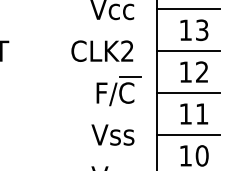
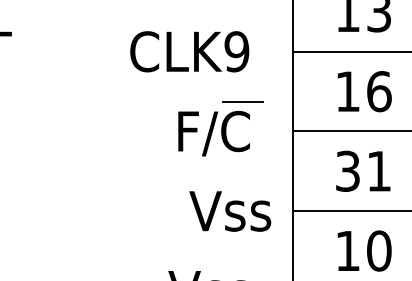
text: (127, 50) -> (237, 50), CLK2 -> CLK9
text: (201, 71) -> (377, 90), 12 -> 16
text: (185, 113) -> (347, 170), 11 -> 31
text: (112, 134) -> (229, 210), moved

